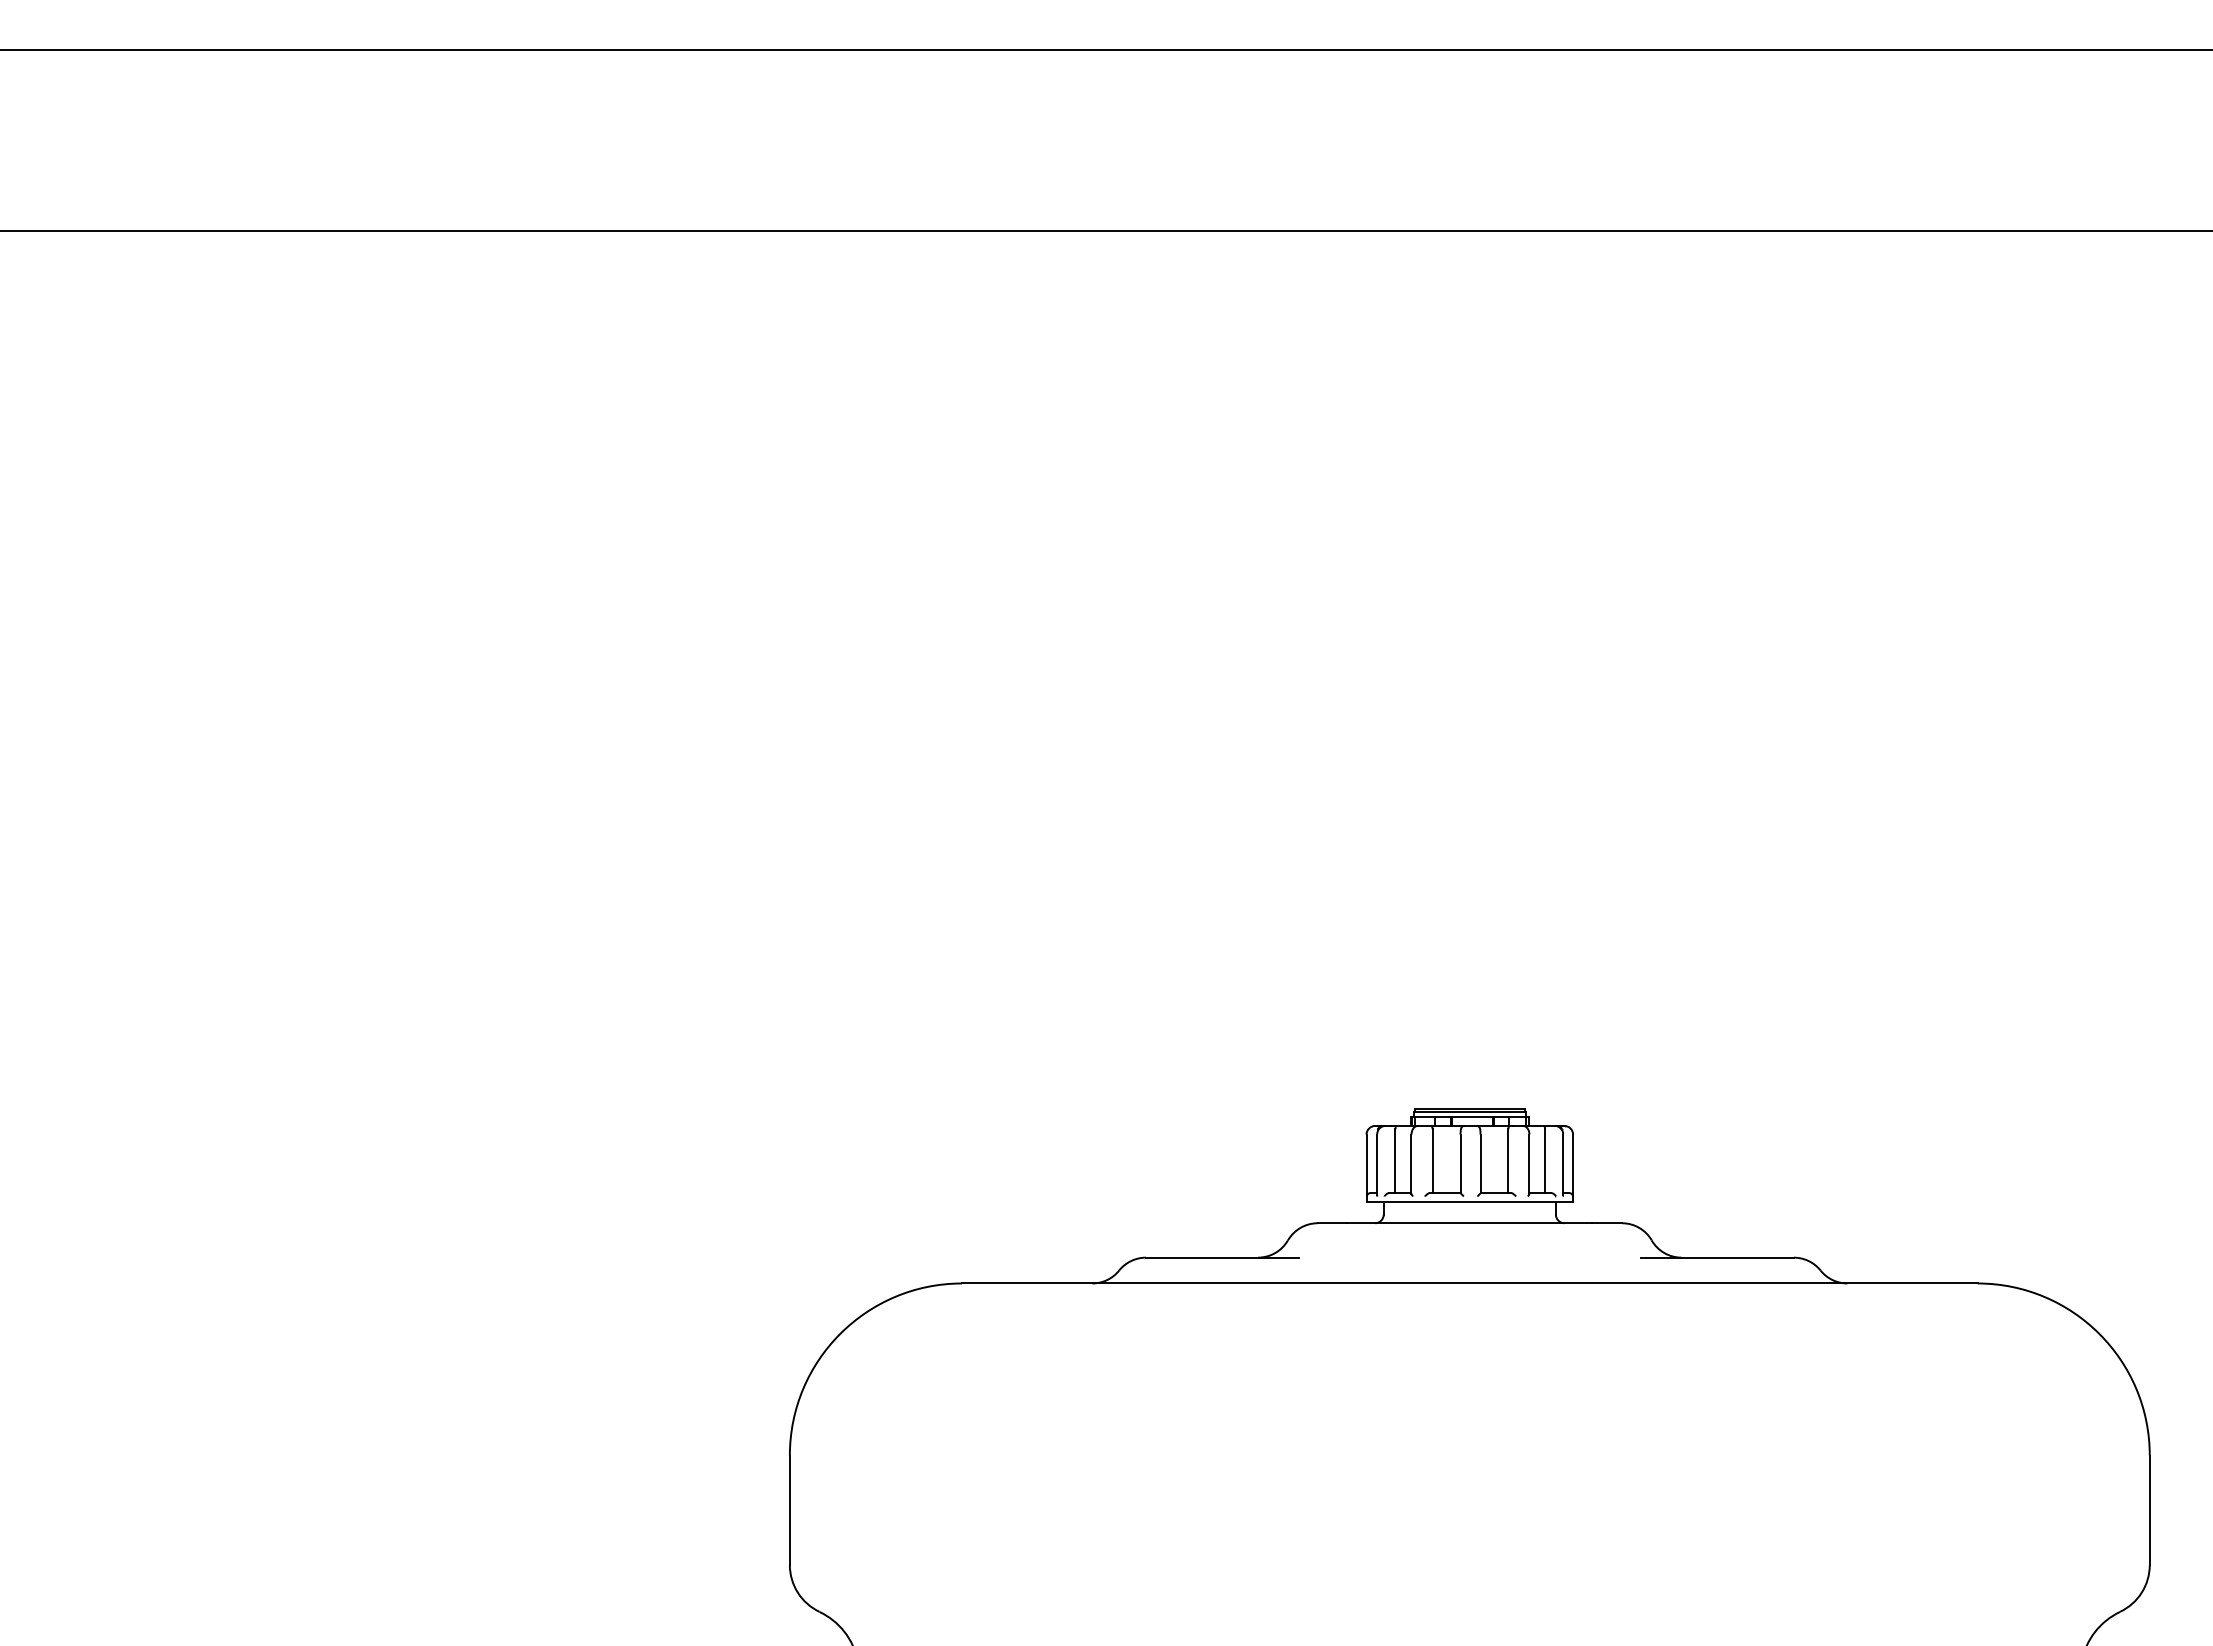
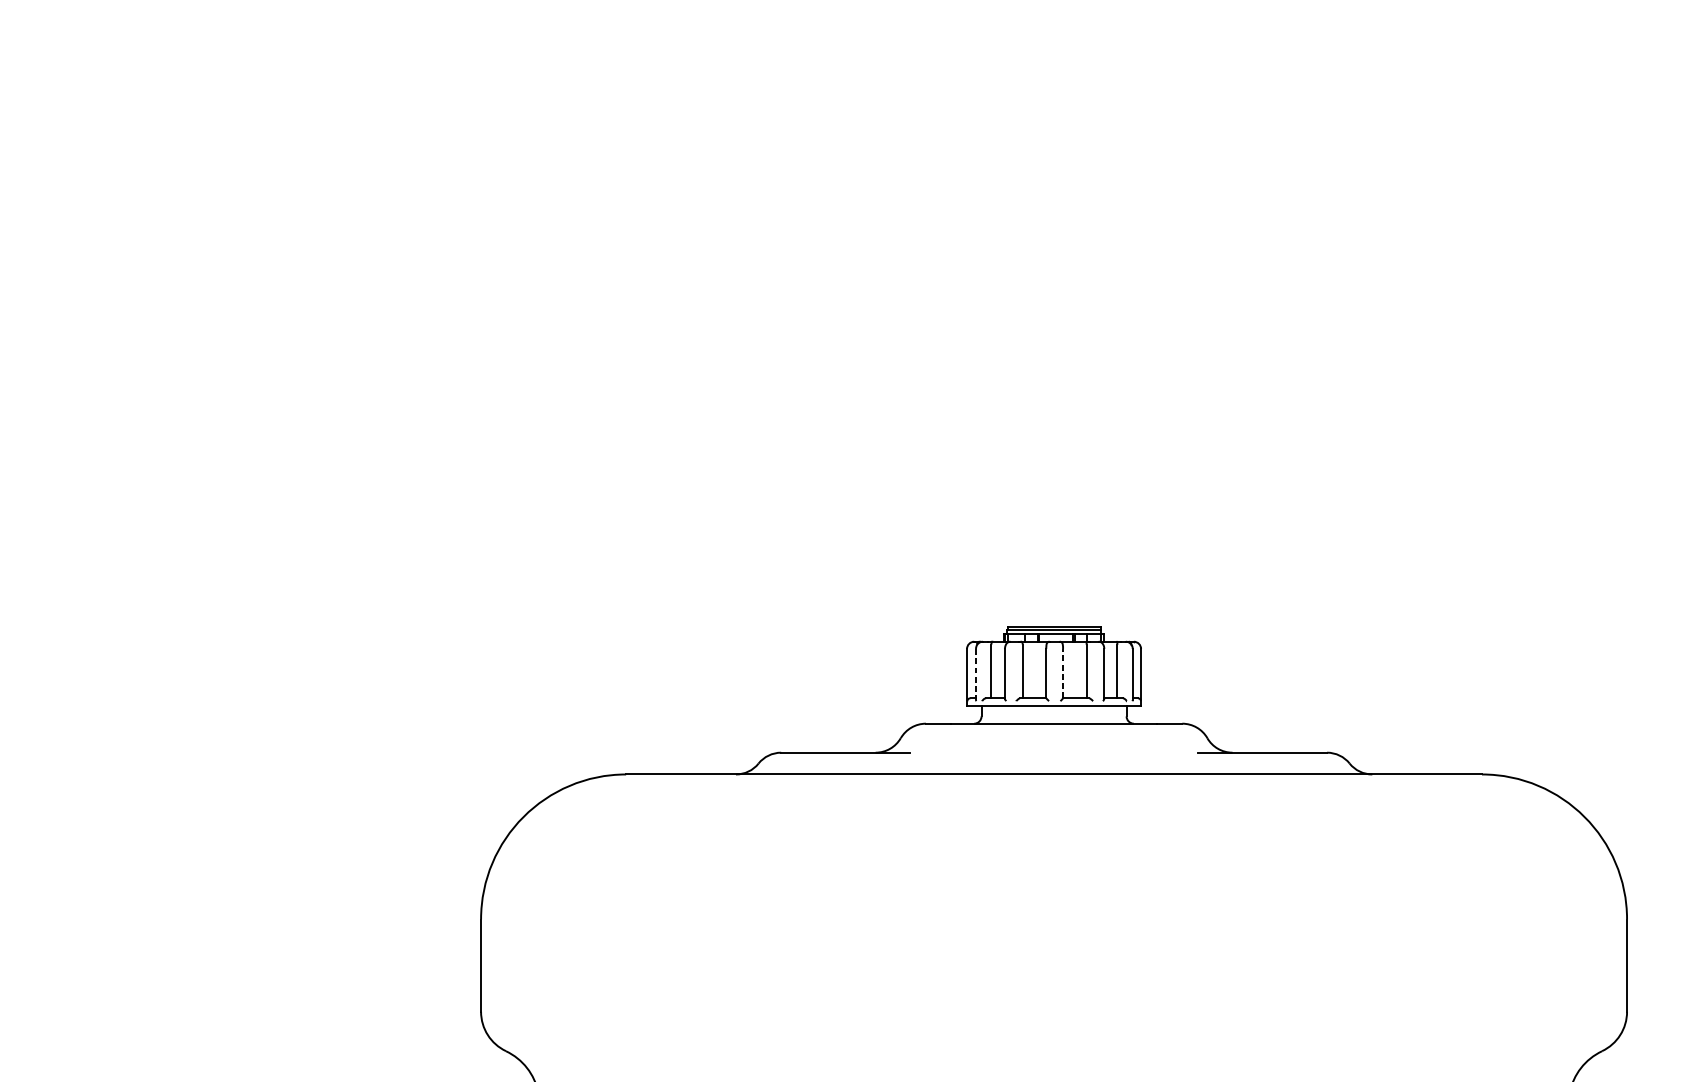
line: (1480, 1163) -> (1063, 673), solid -> dashed
line: (1377, 1165) -> (976, 675), solid -> dashed

